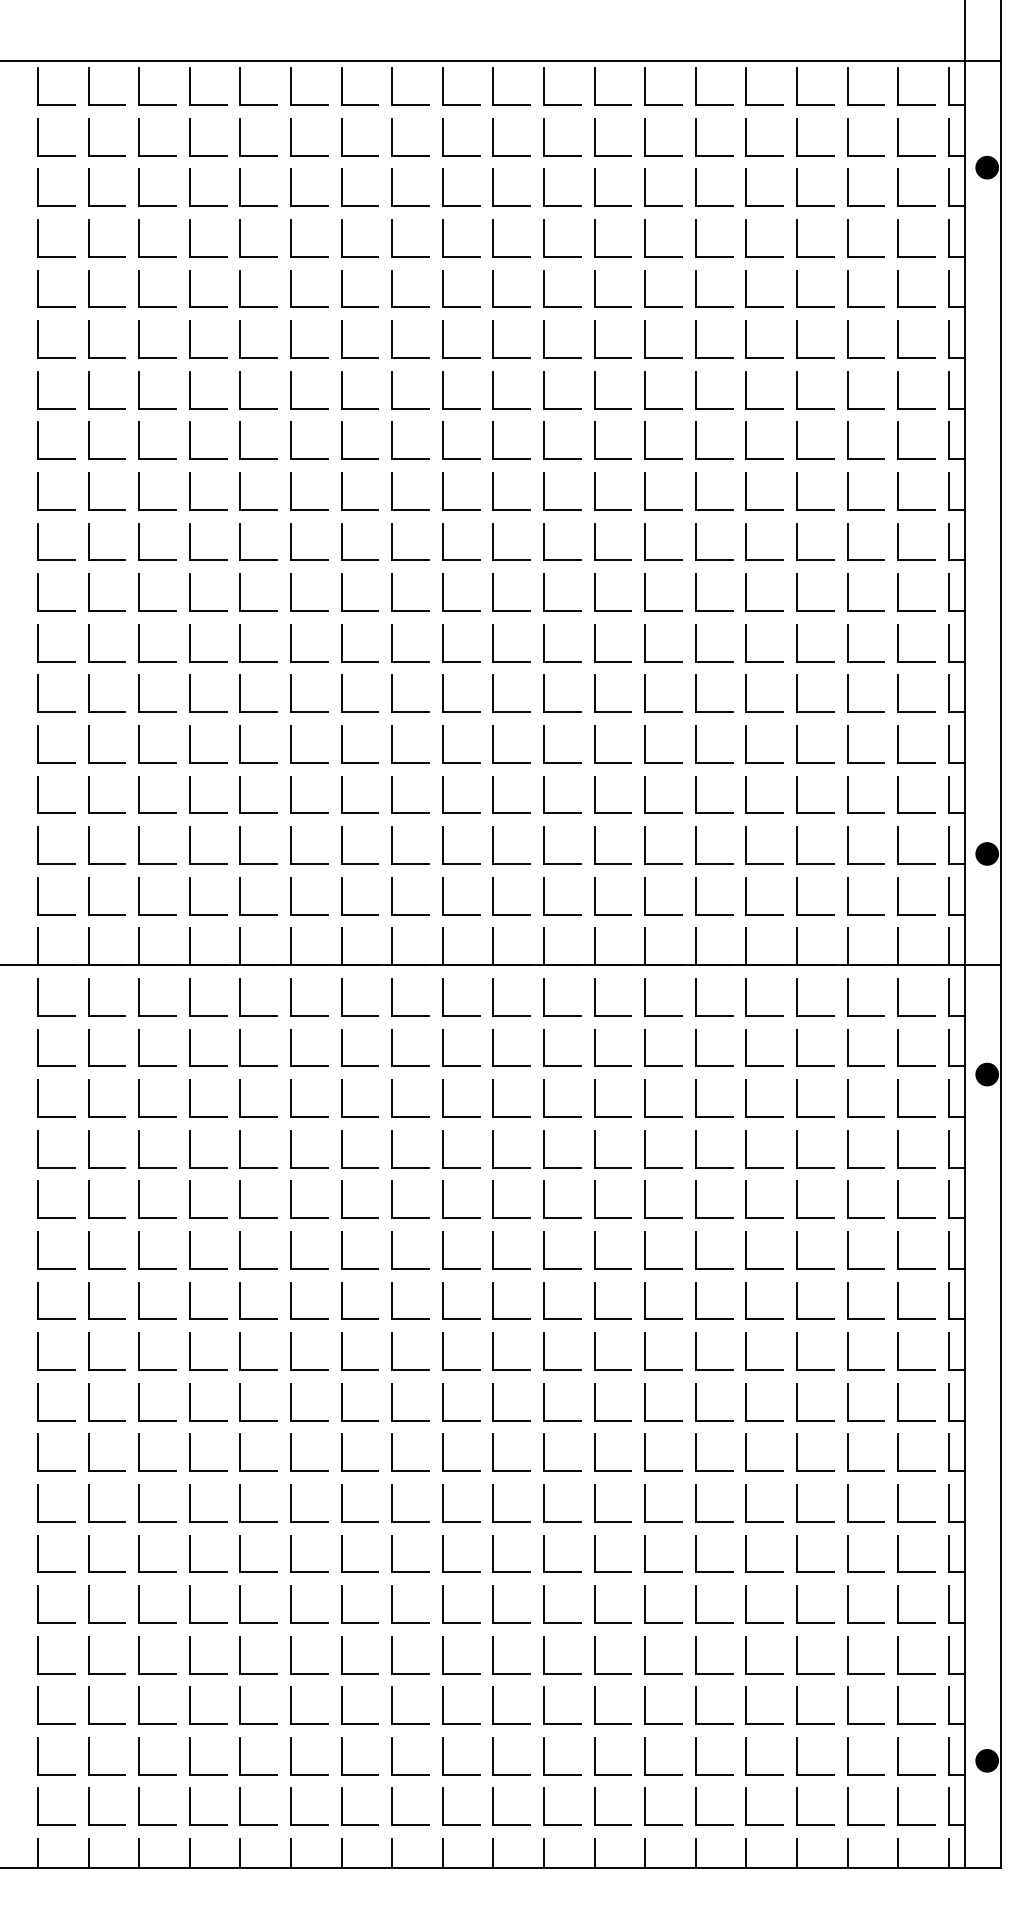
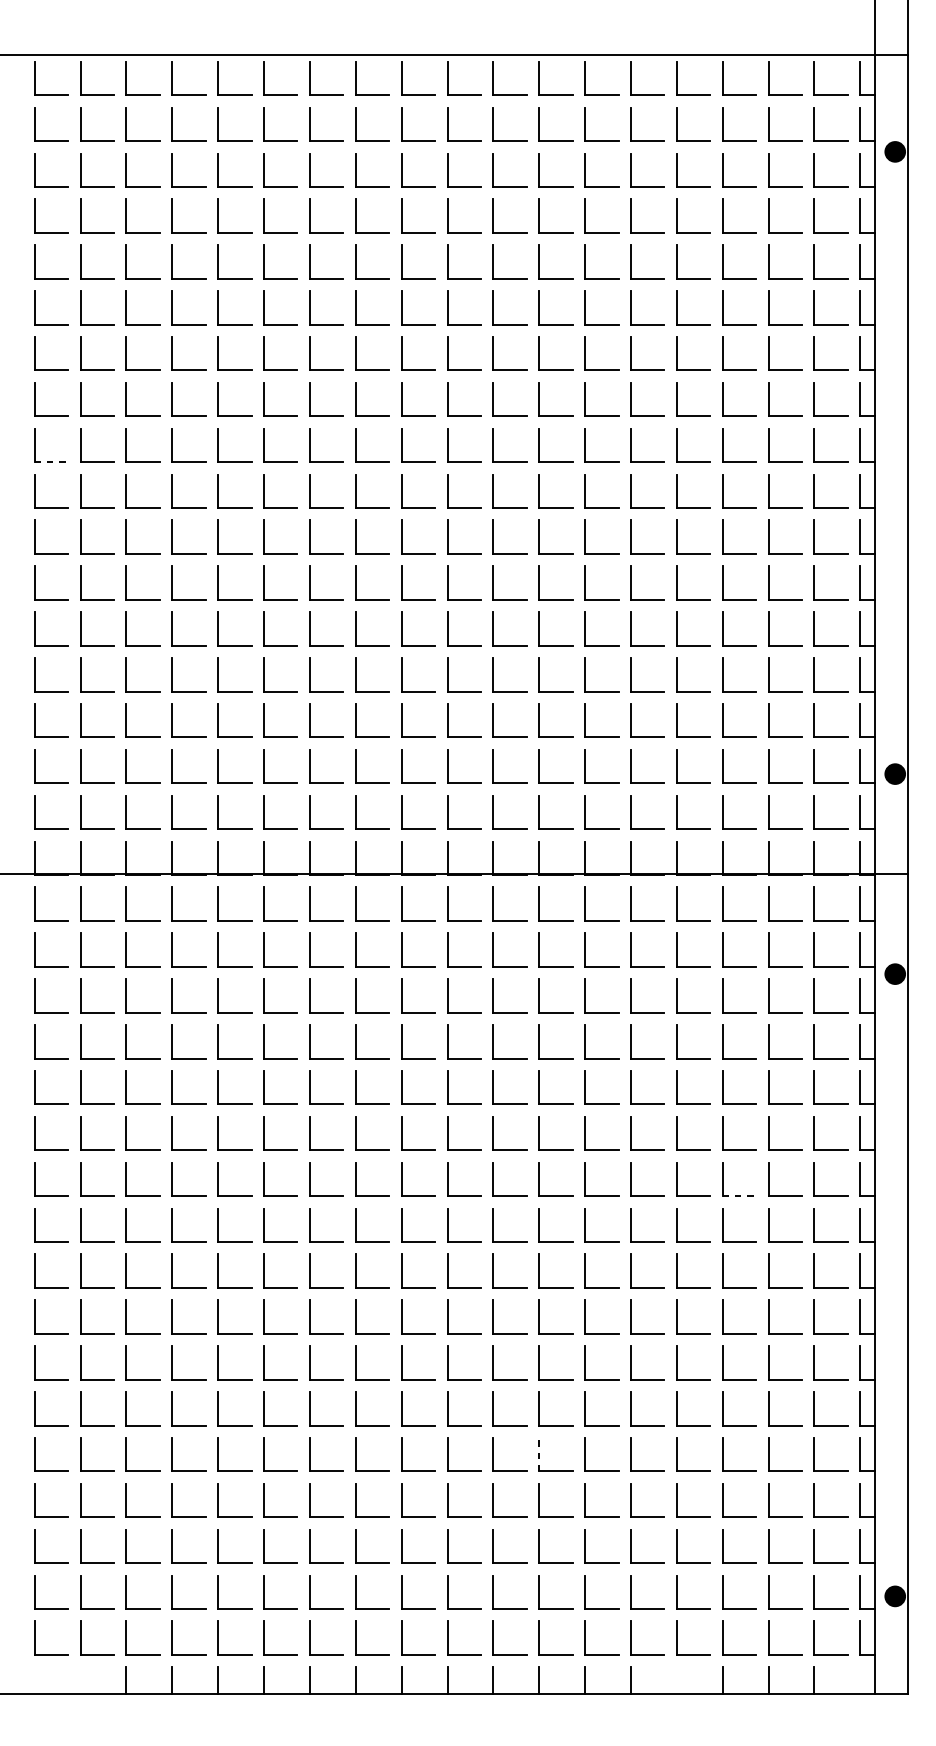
line: (56, 509) -> (51, 461), solid -> dashed
line: (815, 1319) -> (739, 1196), solid -> dashed
line: (594, 1604) -> (539, 1454), solid -> dashed
line: (38, 1853) -> (35, 1680), removed
line: (88, 1853) -> (80, 1680), removed
line: (746, 1853) -> (676, 1680), removed
line: (948, 1853) -> (860, 1680), removed

